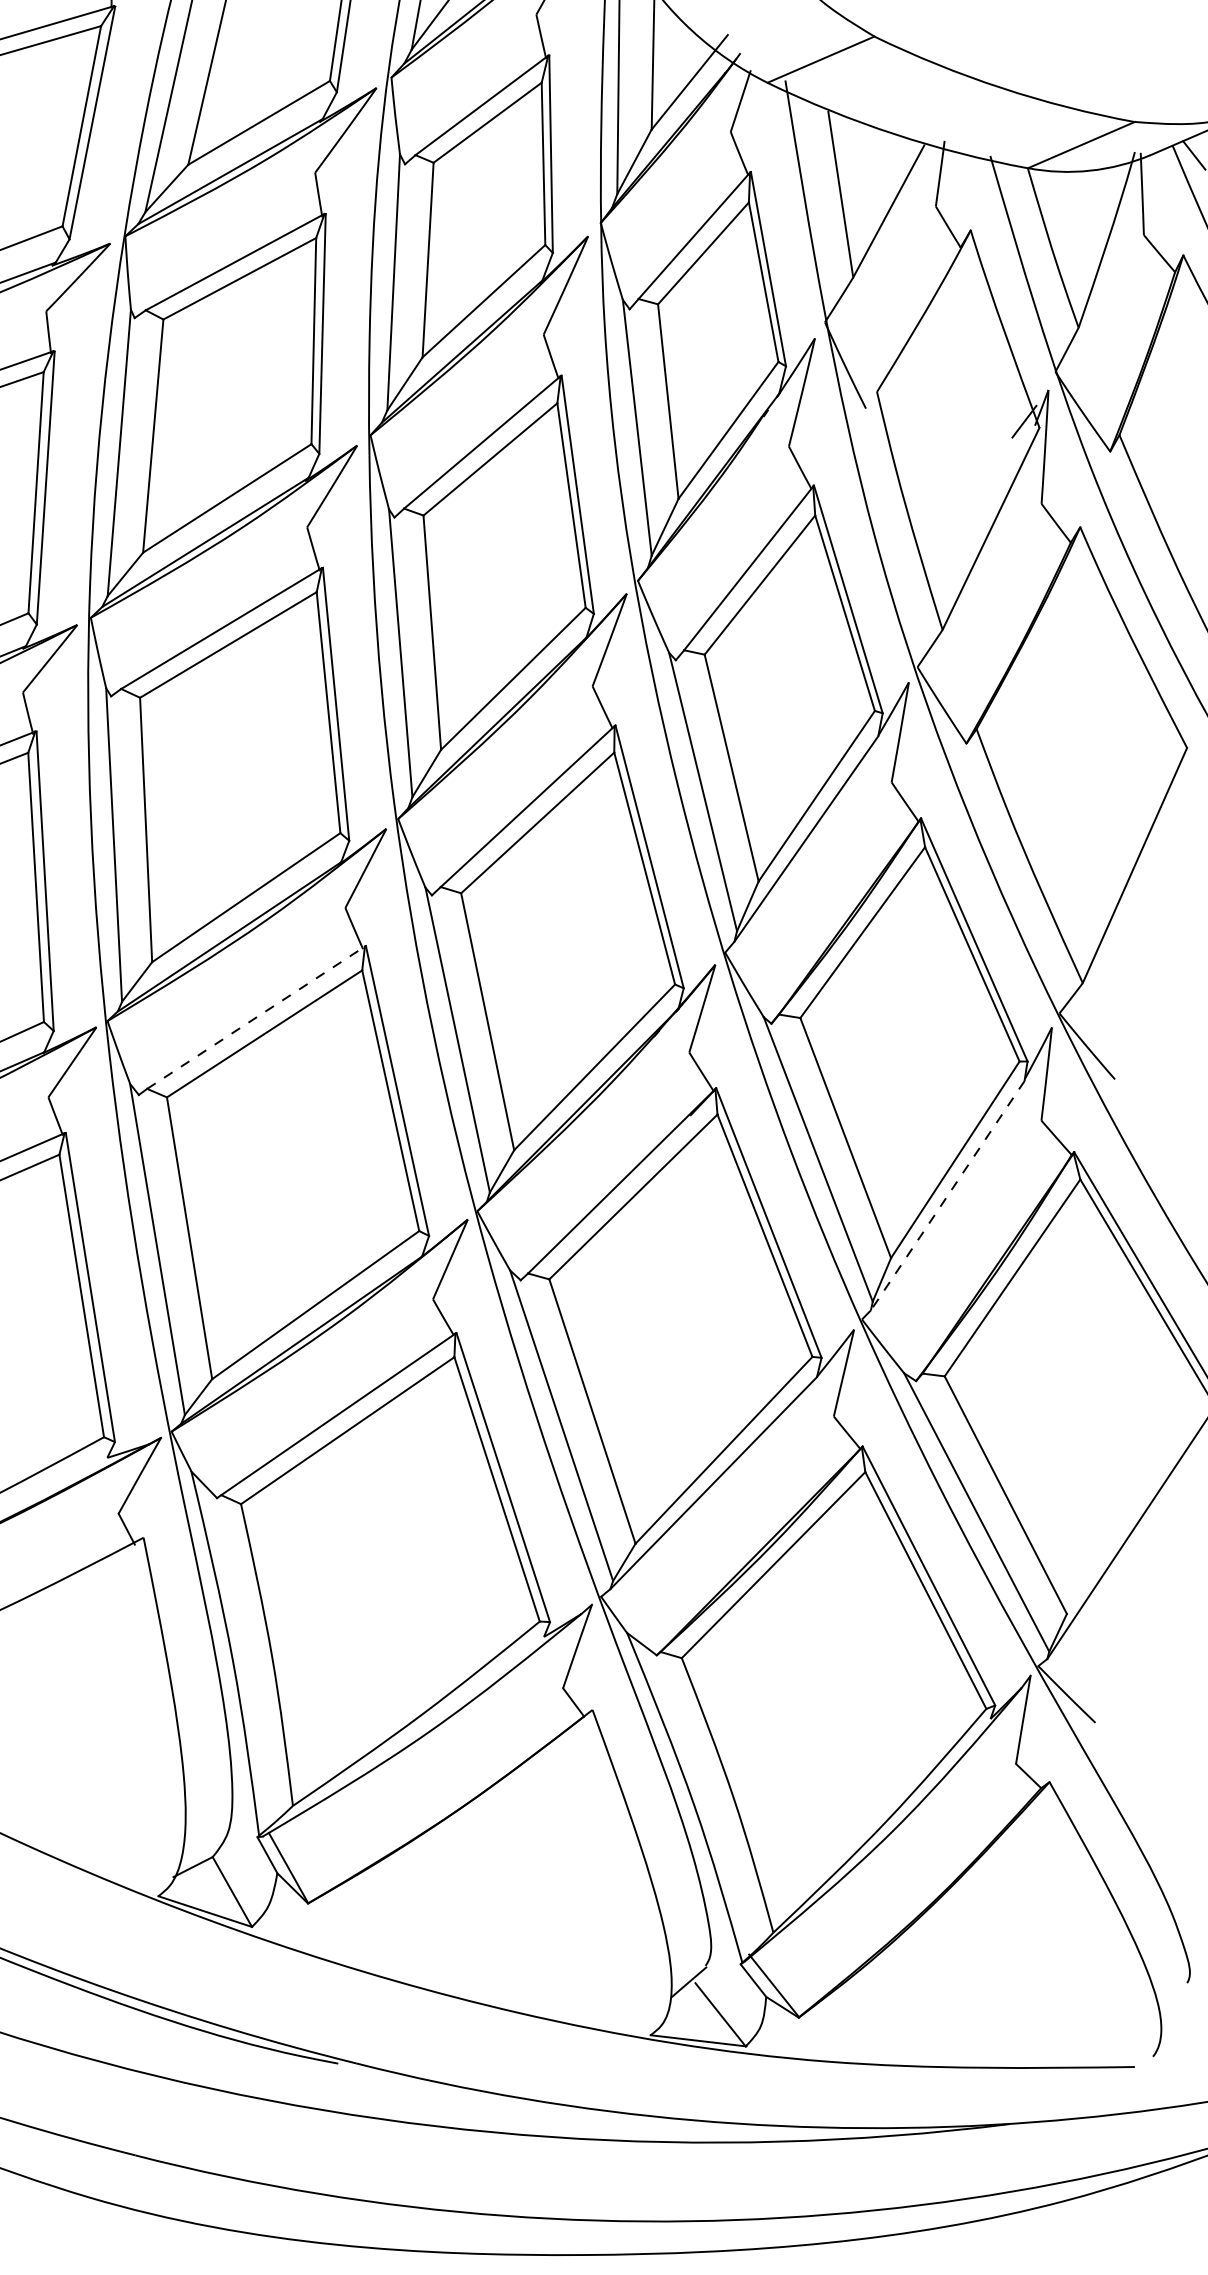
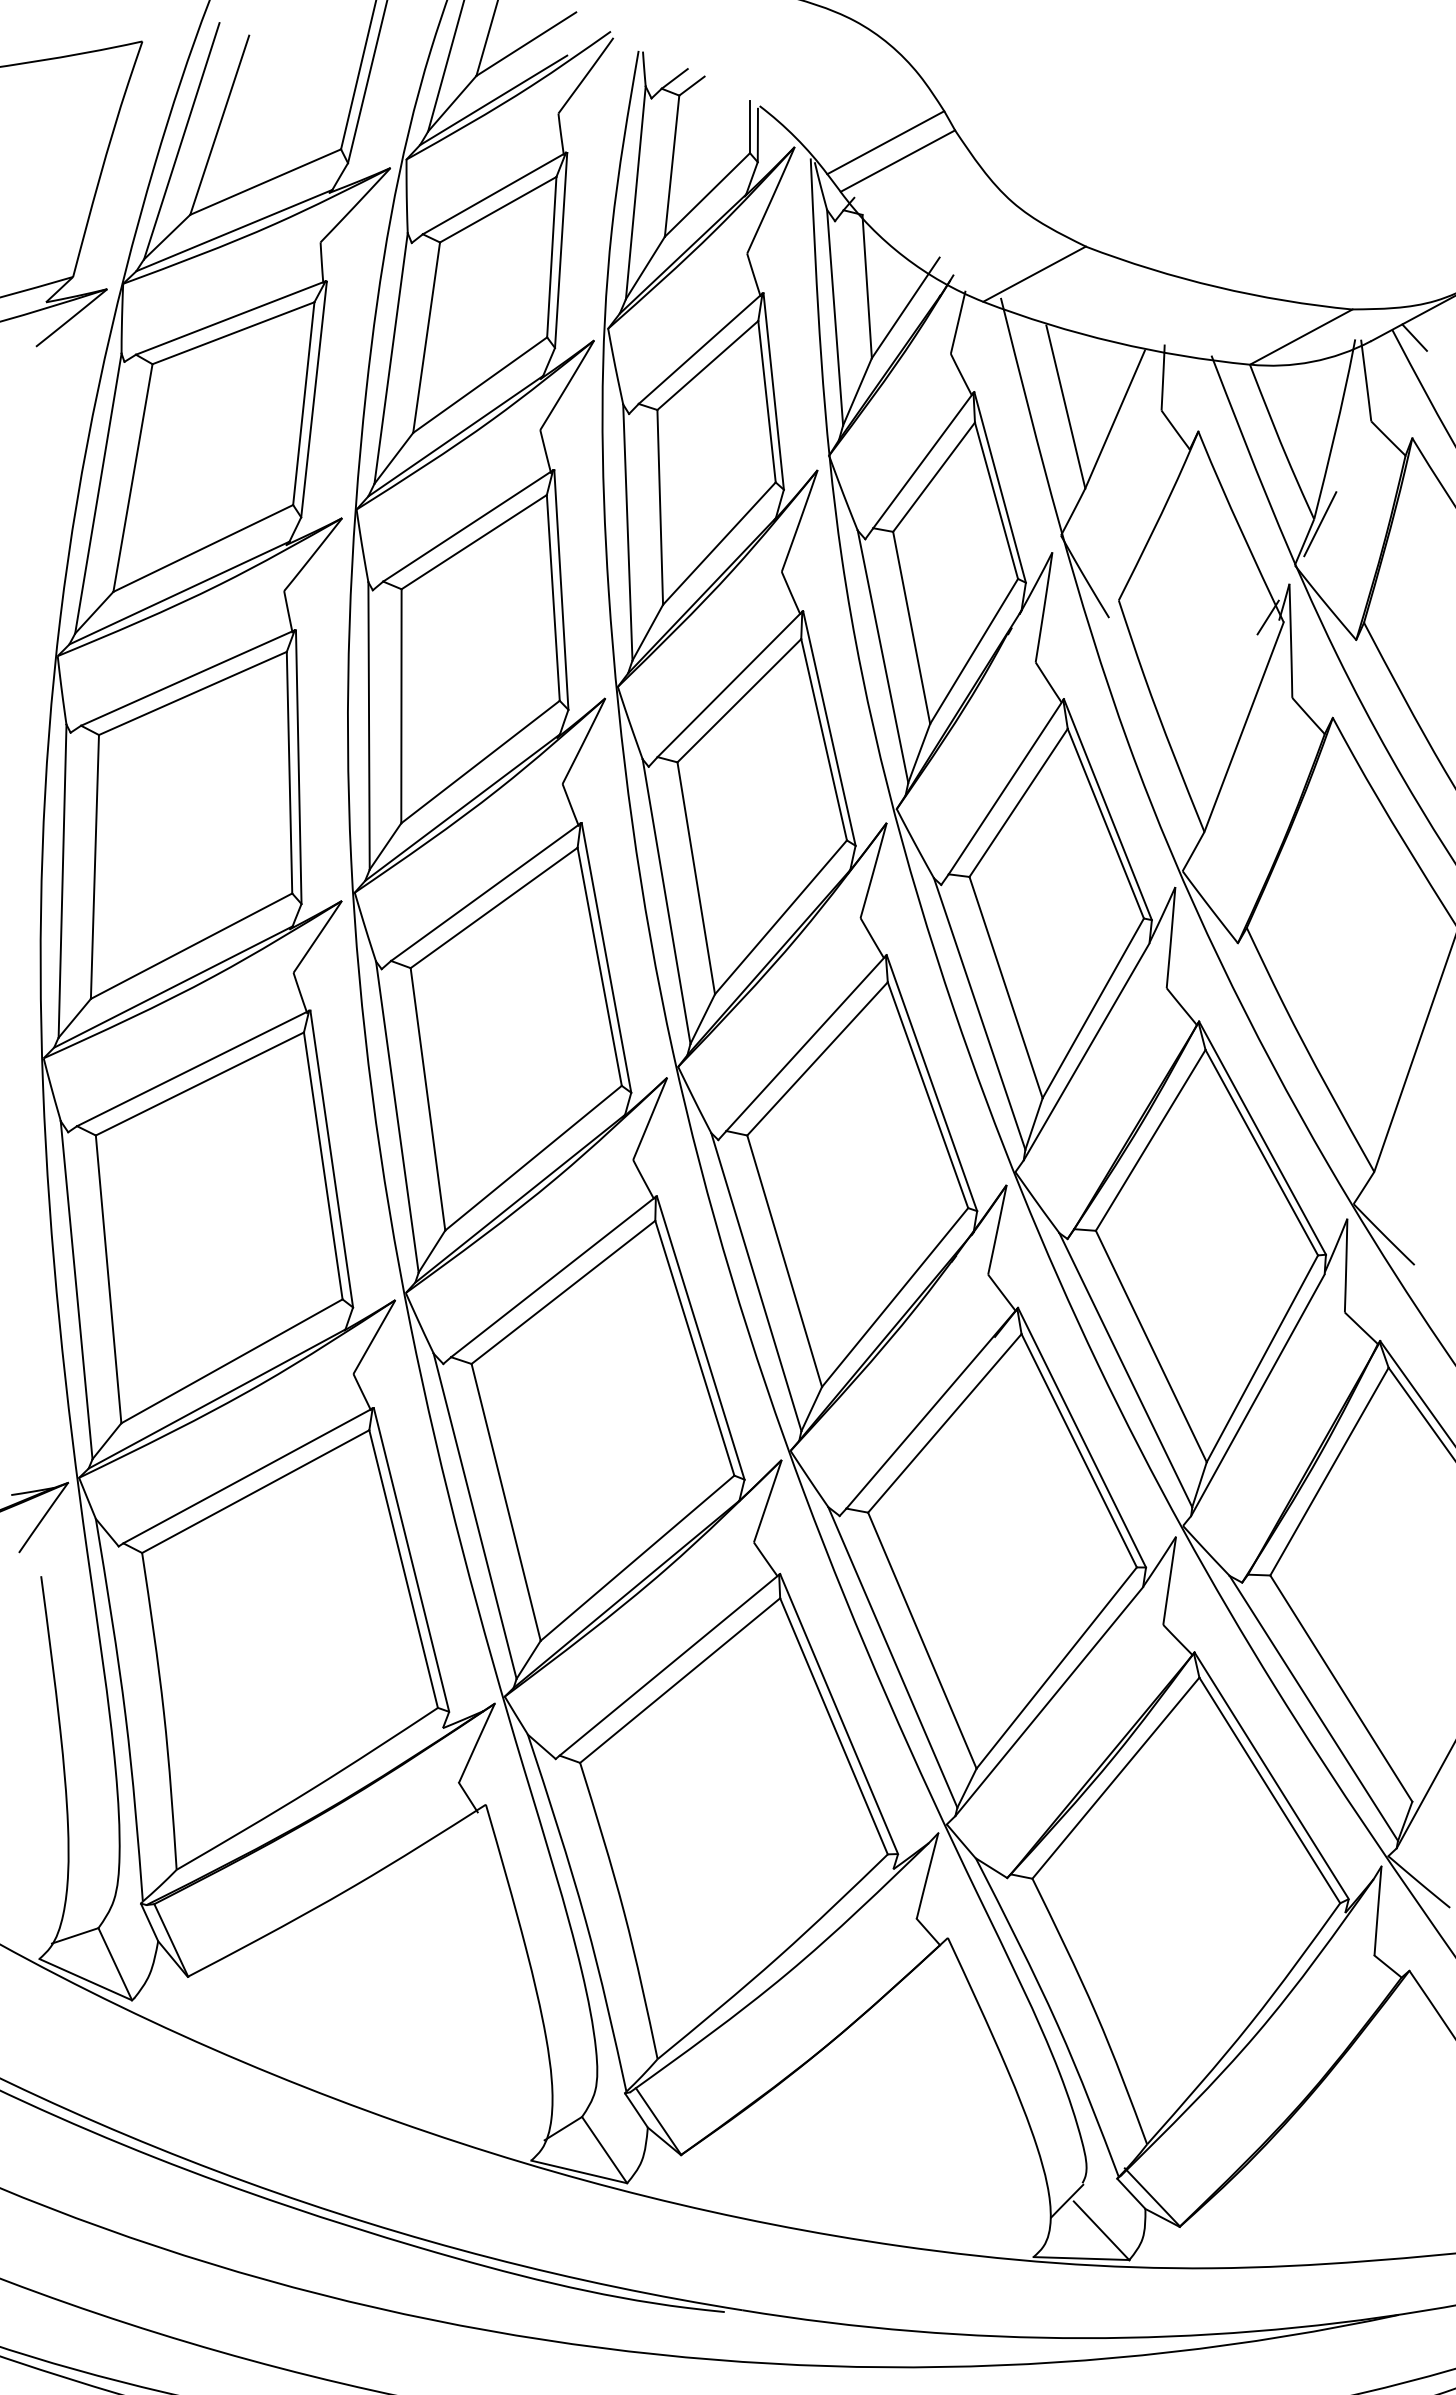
line: (1084, 333) -> (1320, 524), added
line: (256, 1017) -> (553, 1276), dashed -> solid
line: (947, 1195) -> (1257, 1395), dashed -> solid

